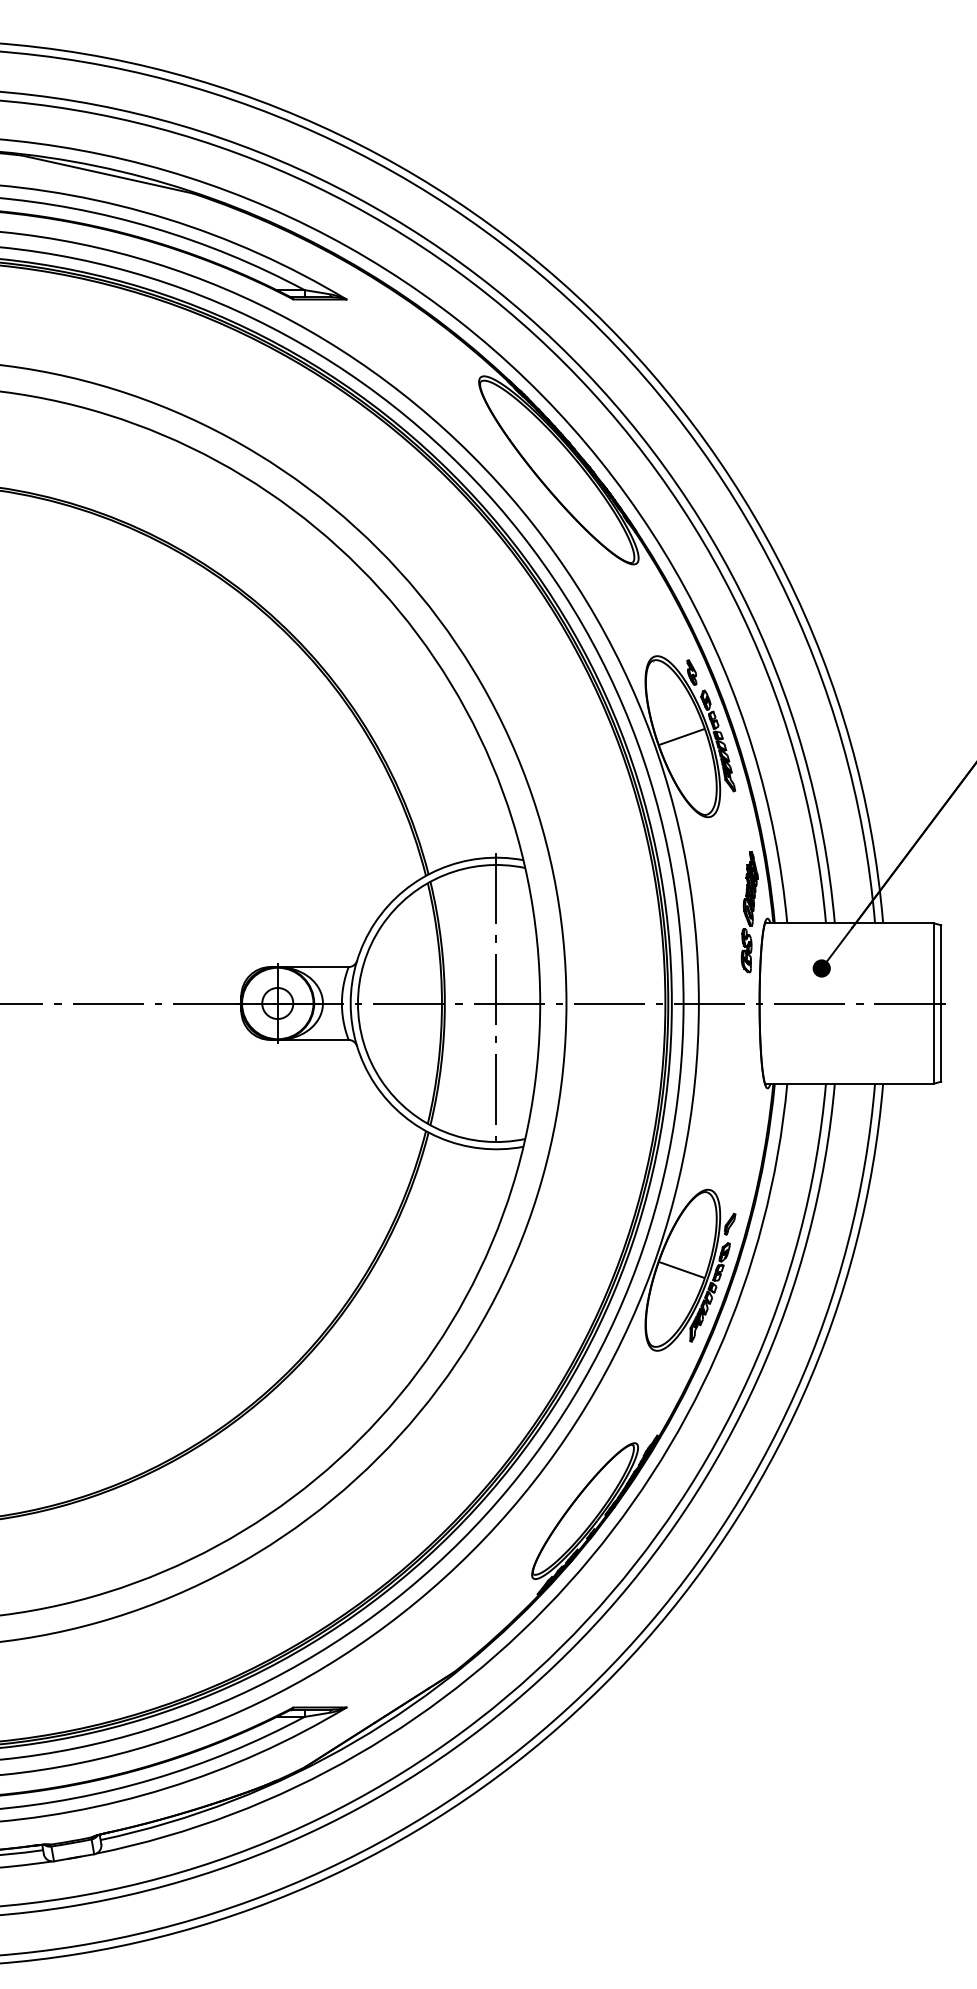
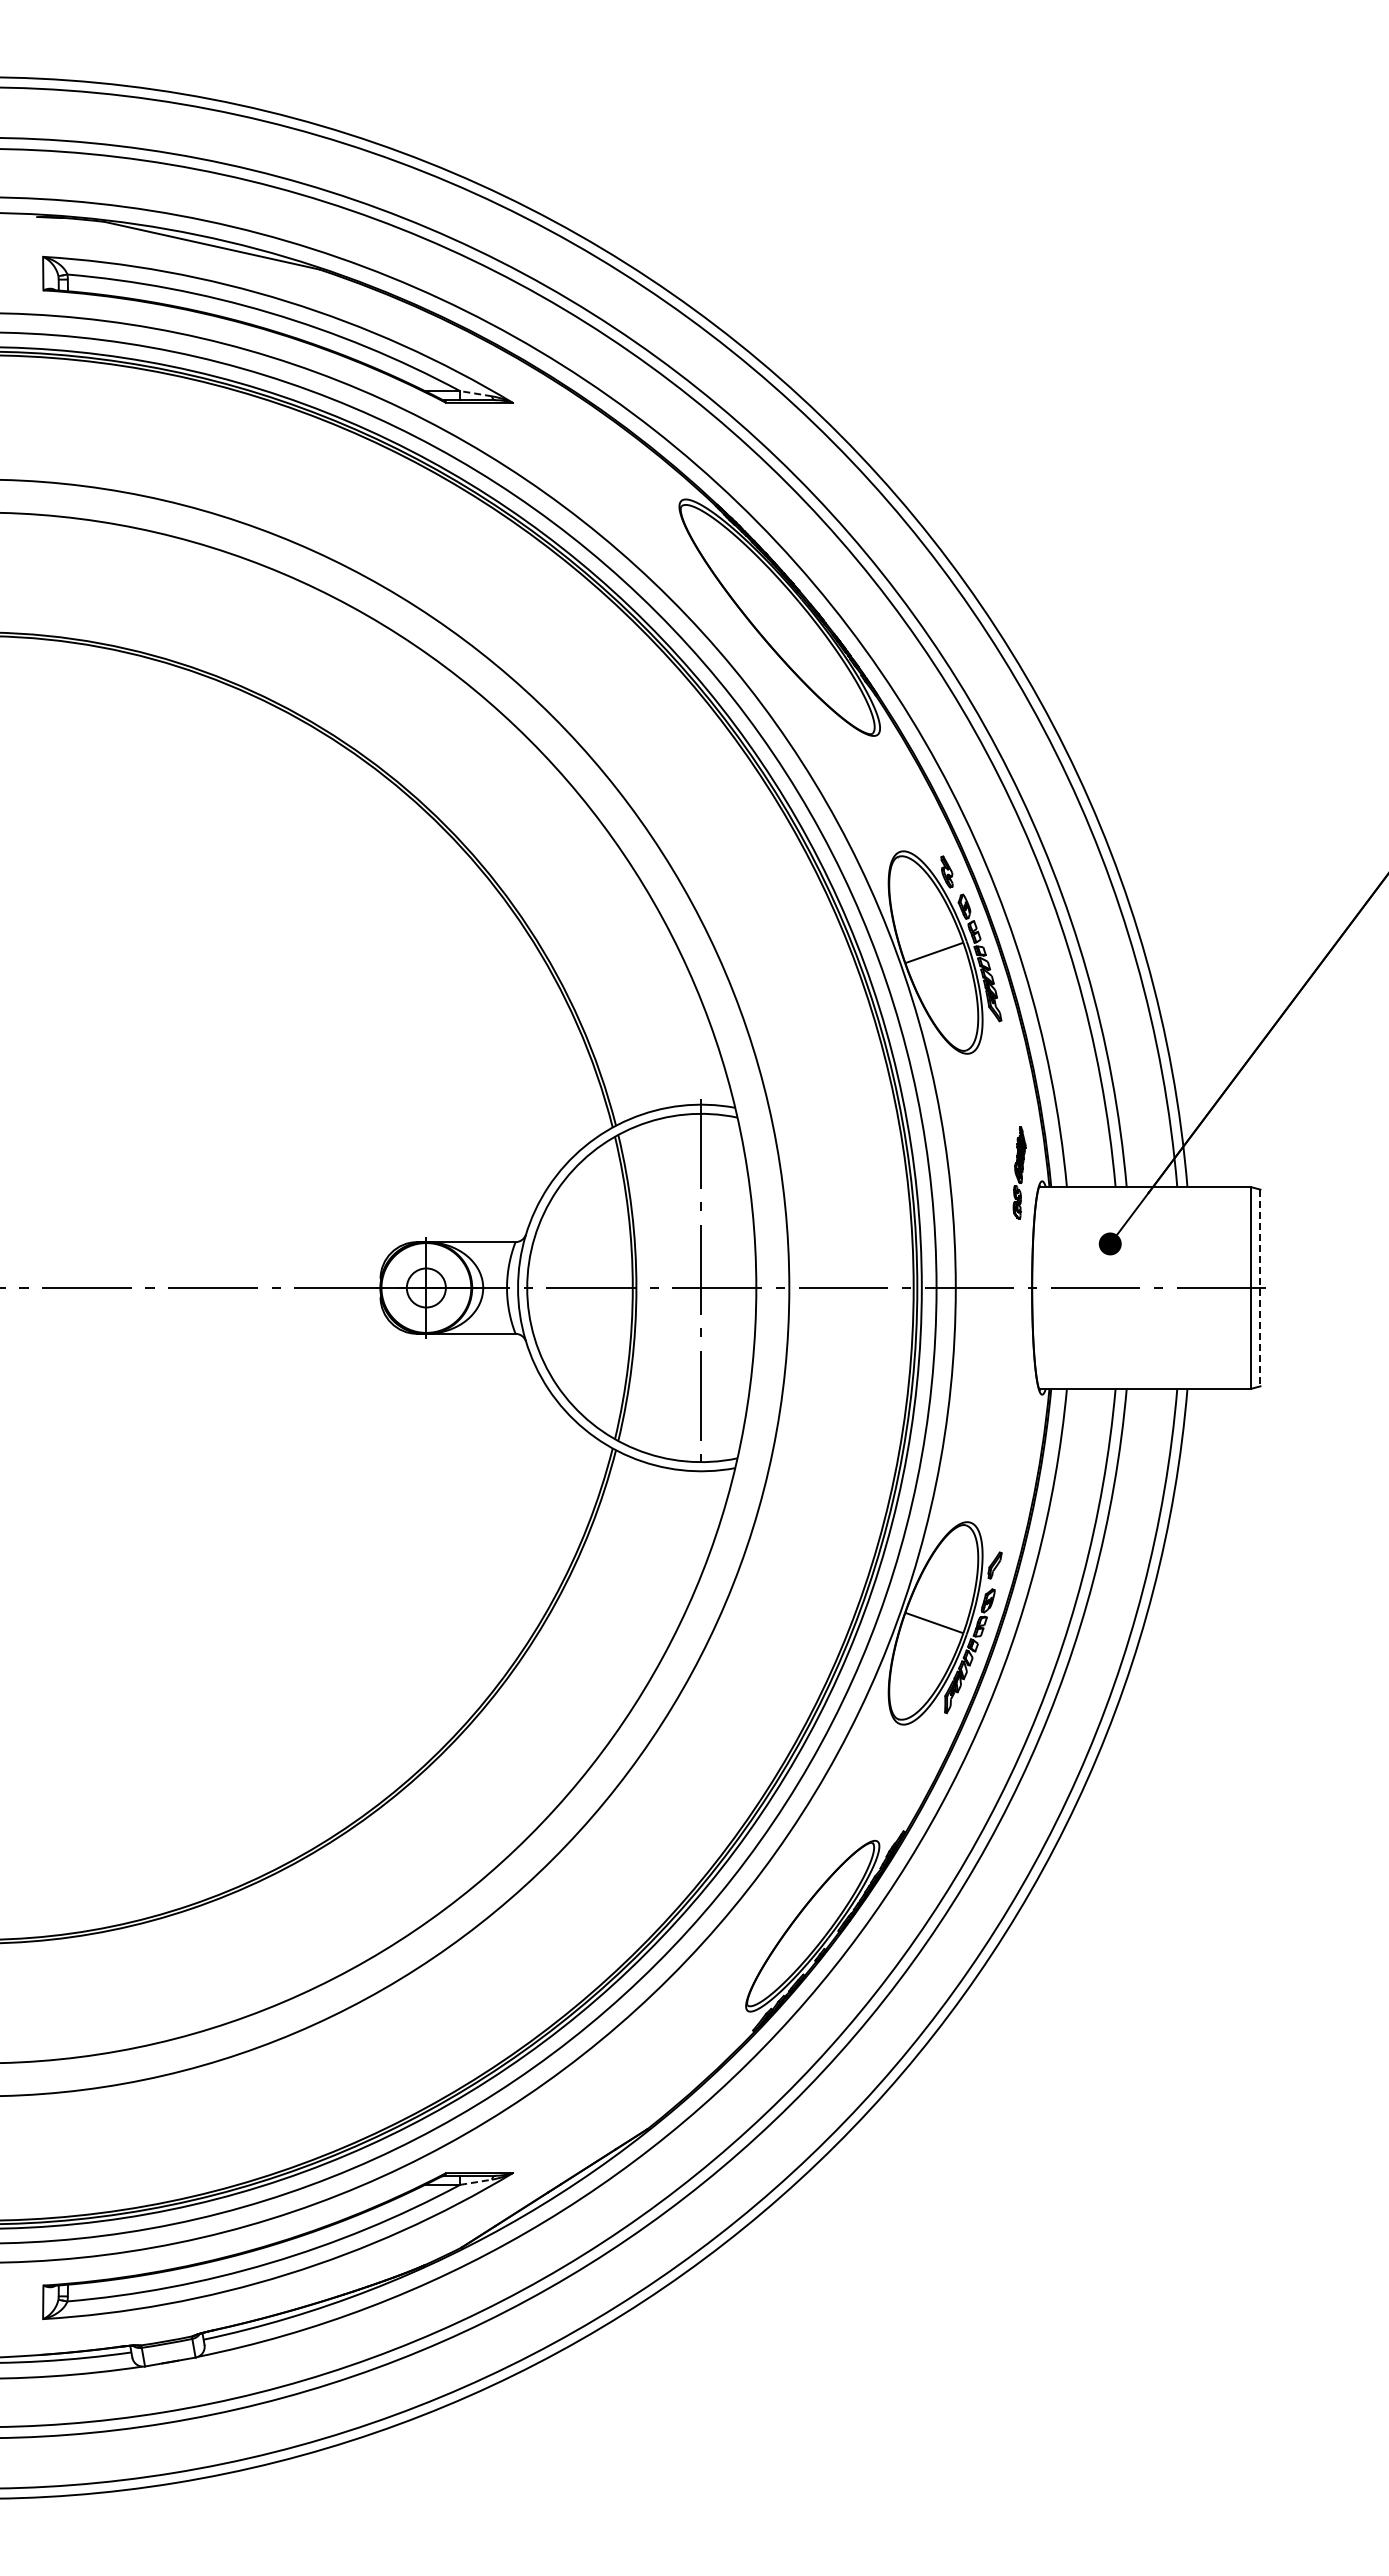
arc: (317, 292) -> (476, 393), solid -> dashed
part: (749, 911) -> (1019, 1172), size x0.6
line: (941, 1003) -> (1260, 1288), solid -> dashed
arc: (317, 1715) -> (476, 2182), solid -> dashed

